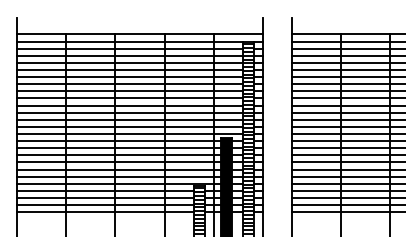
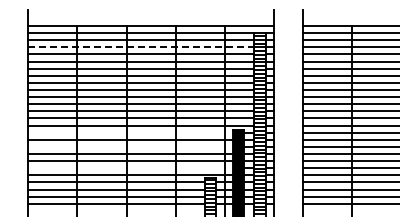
line: (130, 55) -> (141, 47), solid -> dashed
line: (118, 141) -> (129, 133), removed
line: (118, 155) -> (129, 147), removed
line: (118, 176) -> (129, 168), removed

